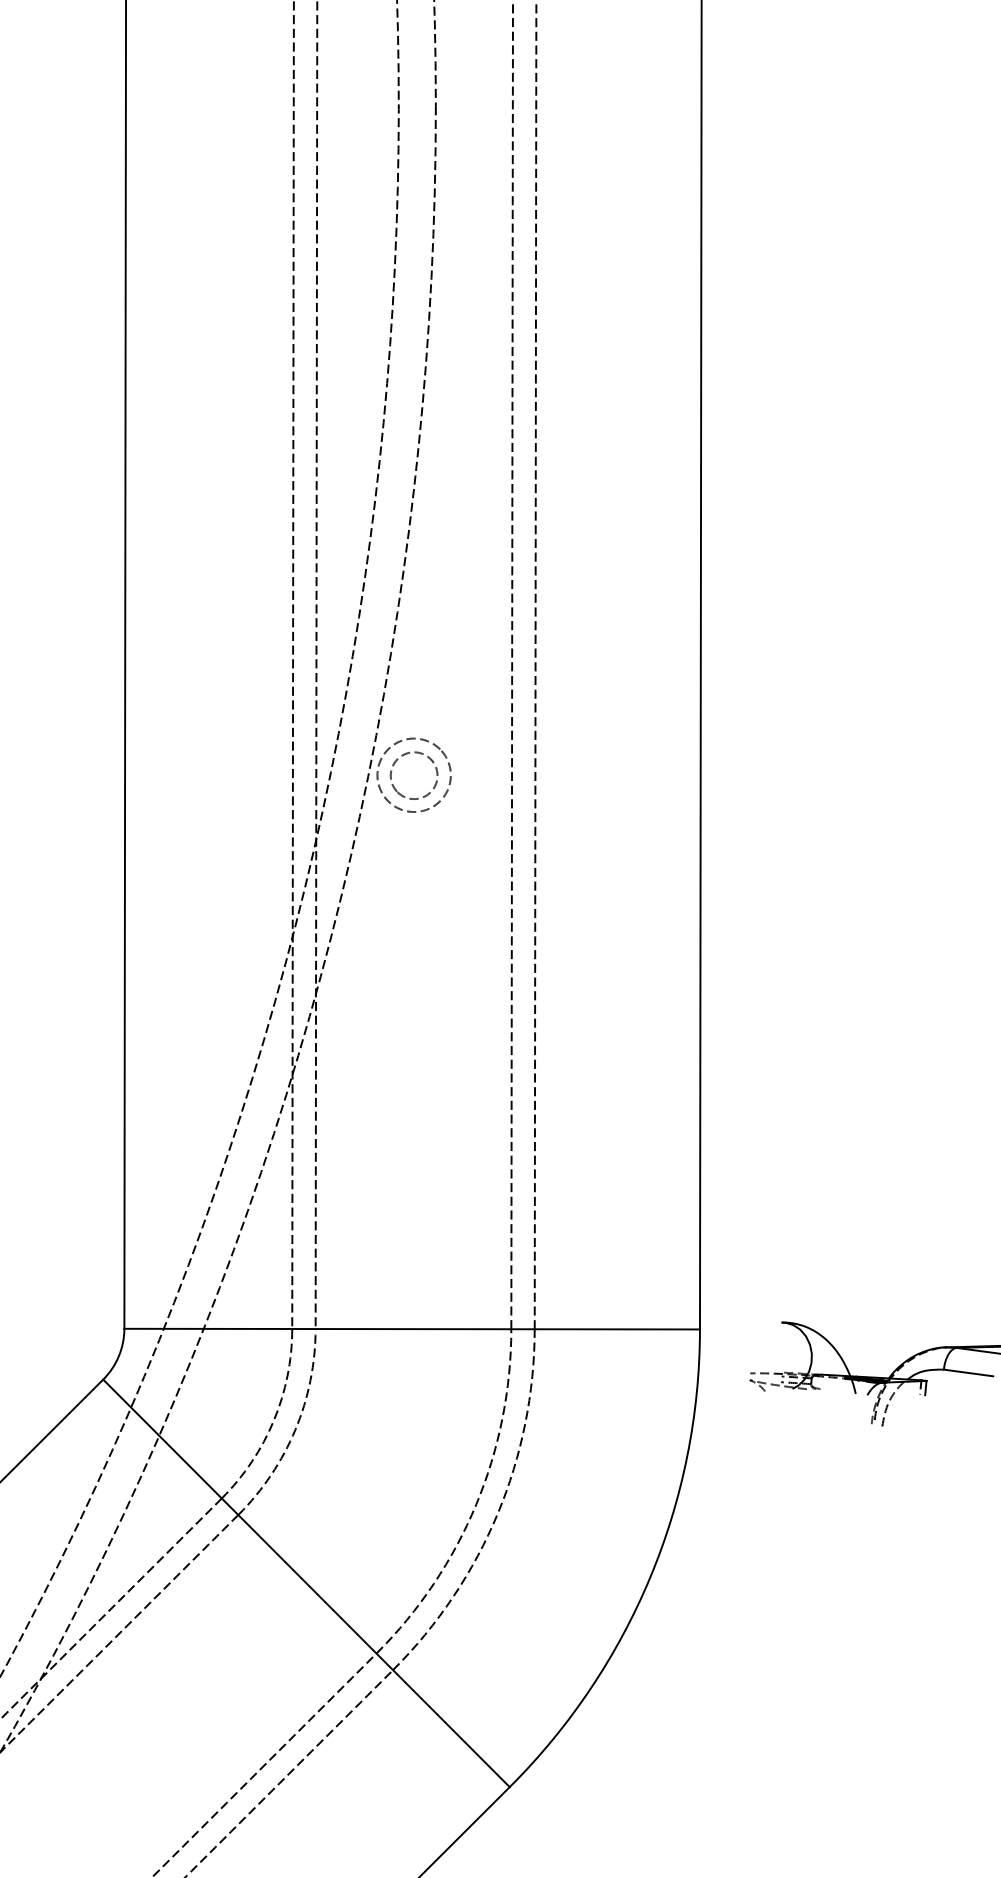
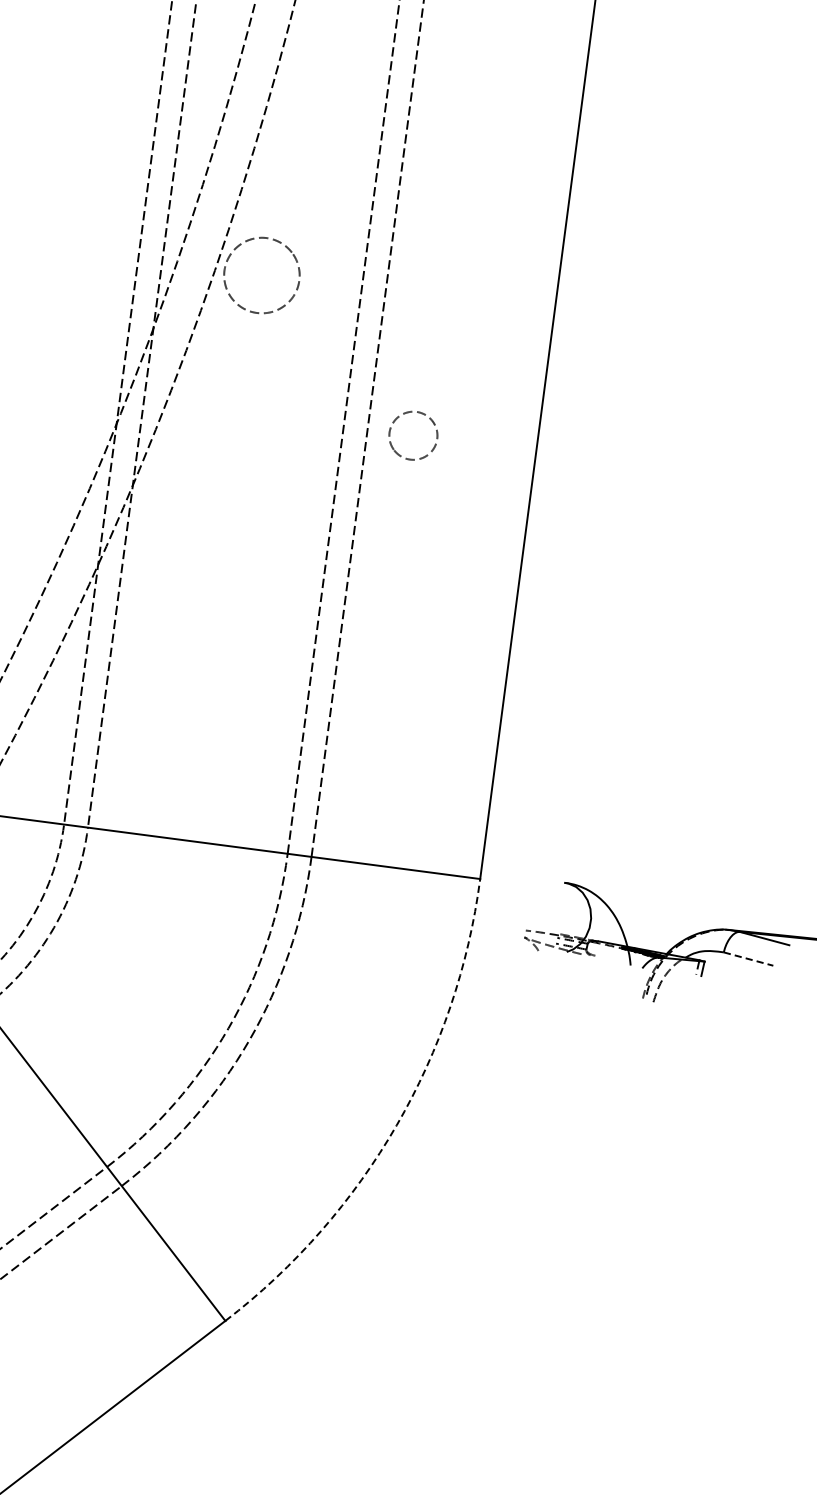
part: (392, 771) -> (391, 428), moved
line: (968, 1372) -> (748, 958), solid -> dashed
arc: (650, 1577) -> (396, 1125), solid -> dashed

